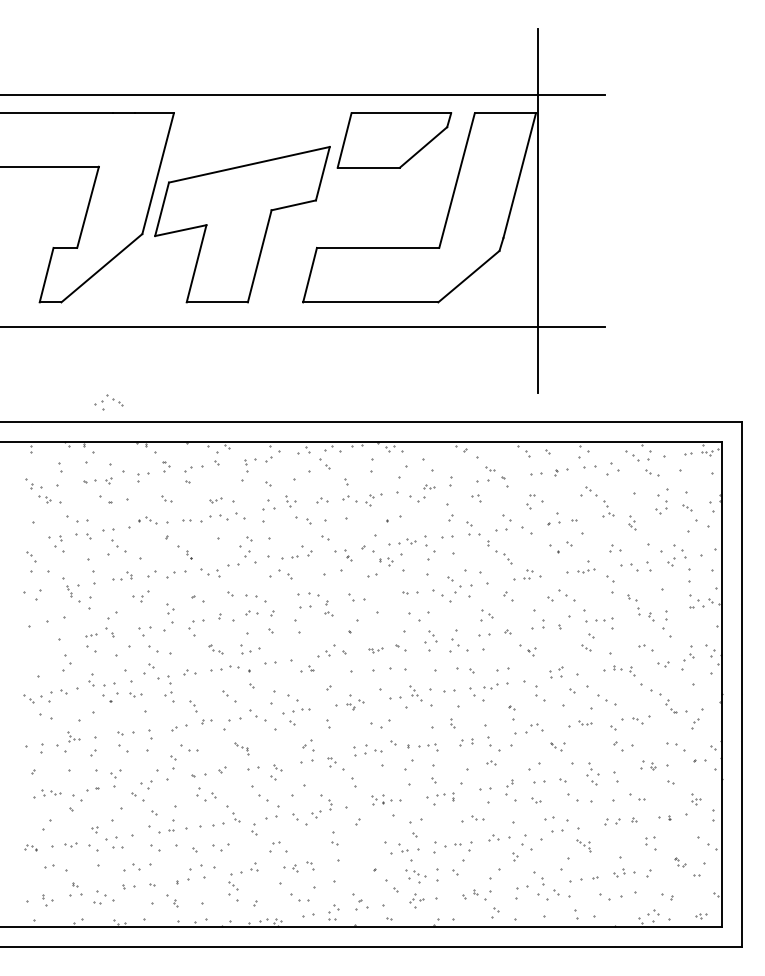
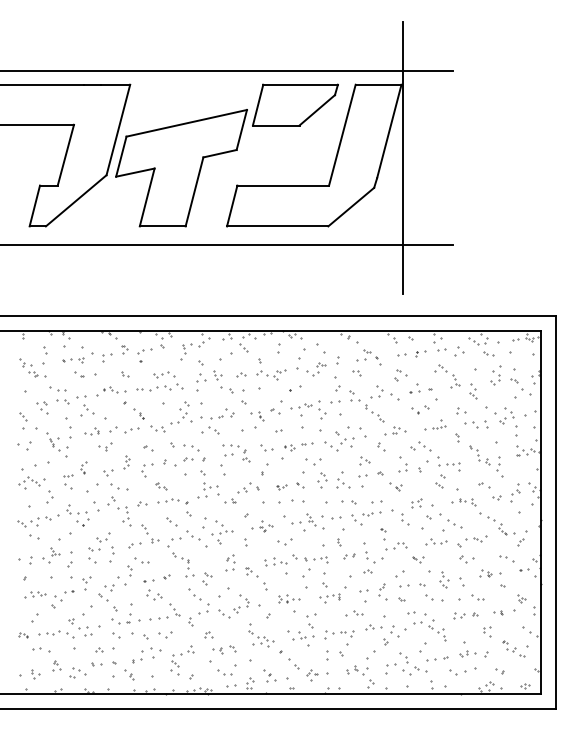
part: (108, 402) -> (28, 482), moved
part: (215, 499) -> (161, 374), size x1.67
part: (631, 522) -> (473, 391), size x1.43
part: (386, 561) -> (289, 447), moved
part: (610, 584) -> (457, 437), size x0.62
part: (169, 617) -> (126, 462), size x0.62
part: (111, 624) -> (83, 467), size x0.62
part: (250, 649) -> (210, 486), moved
part: (135, 694) -> (101, 539), moved
part: (585, 722) -> (438, 541), size x1.67
part: (241, 748) -> (180, 560), size x1.67
part: (70, 844) -> (52, 632), size x1.43
part: (583, 845) -> (437, 633), size x1.67
part: (278, 847) -> (208, 634), size x0.62
part: (679, 861) -> (509, 645), size x1.67
part: (132, 867) -> (99, 649), size x0.62
part: (415, 876) -> (265, 641), moved

